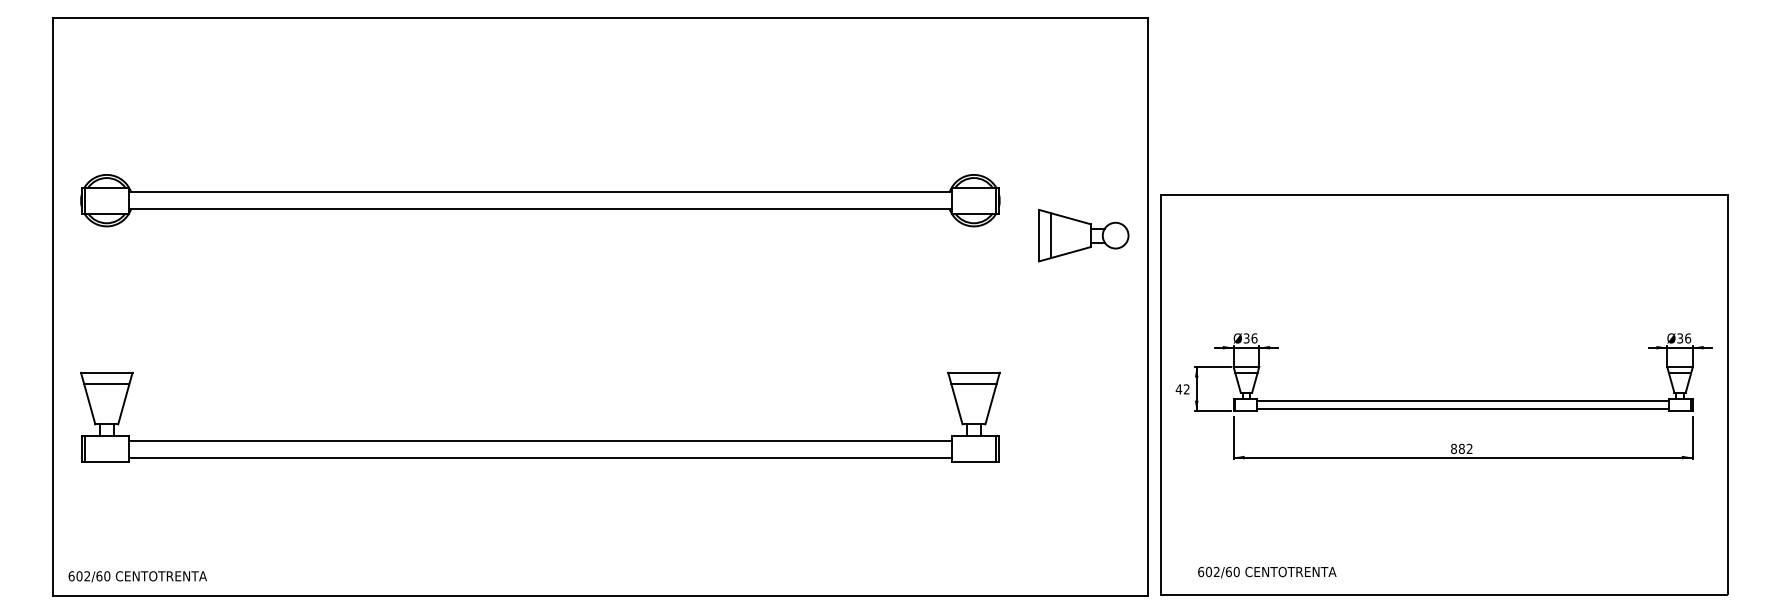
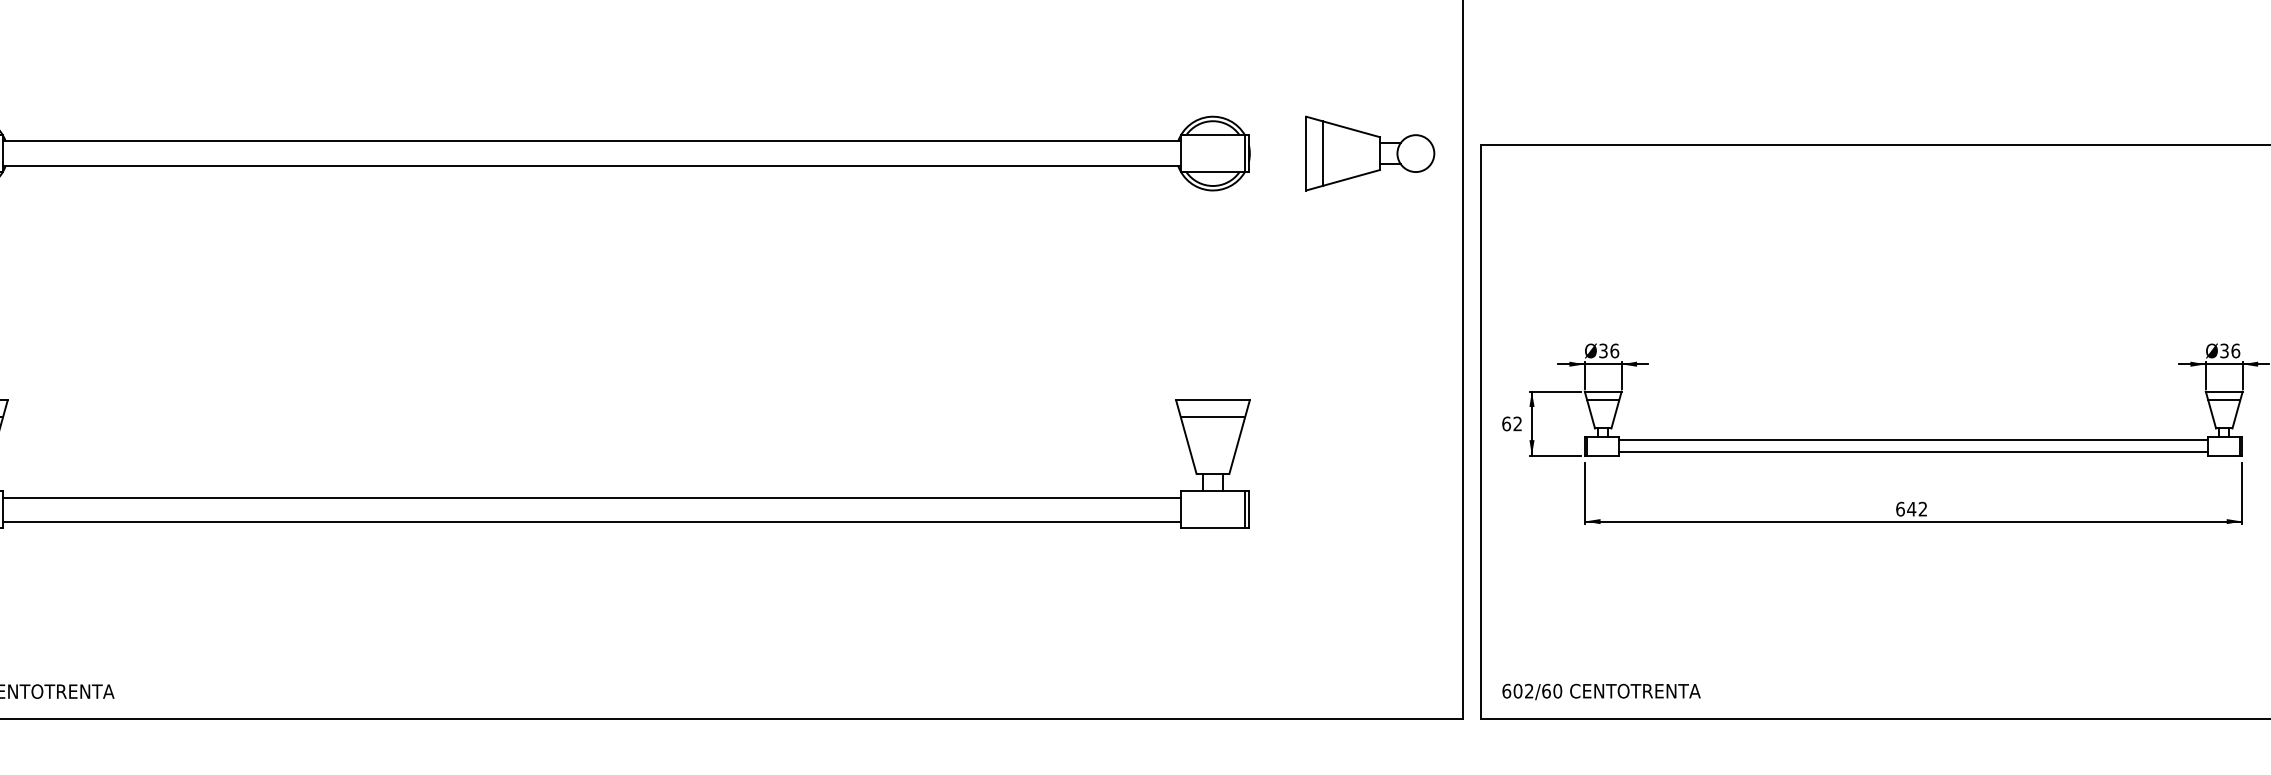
part: (1083, 235) -> (1369, 153), moved
text: (1178, 389) -> (1505, 424), 42 -> 62
text: (1457, 448) -> (1905, 508), 882 -> 642
text: (1267, 572) -> (1601, 691), moved

